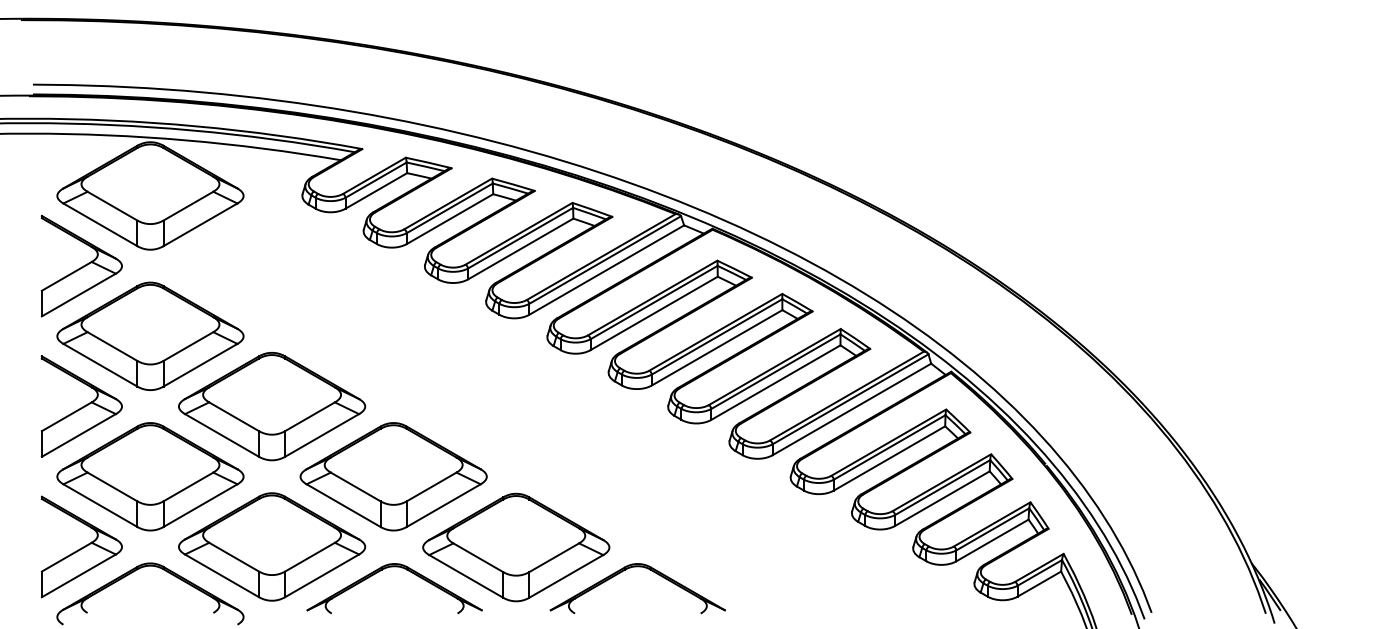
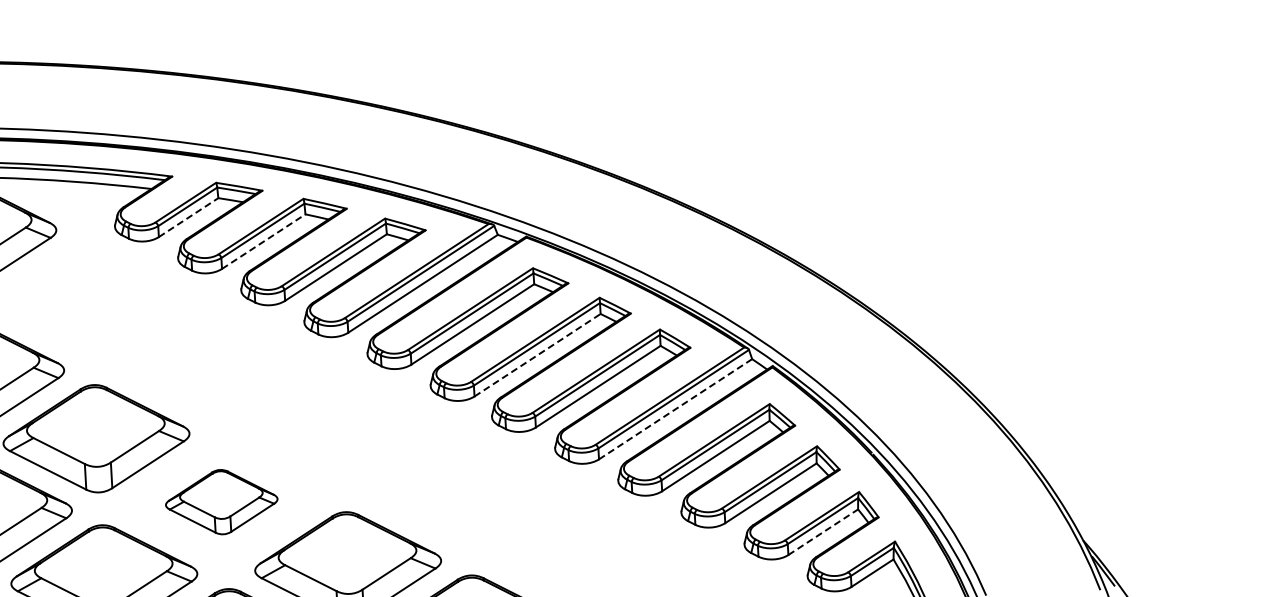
line: (376, 190) -> (188, 217), solid -> dashed
line: (450, 219) -> (264, 242), solid -> dashed
line: (717, 347) -> (537, 354), solid -> dashed
line: (851, 409) -> (675, 409), solid -> dashed
part: (393, 476) -> (221, 501), size x0.6
line: (992, 540) -> (823, 532), solid -> dashed

